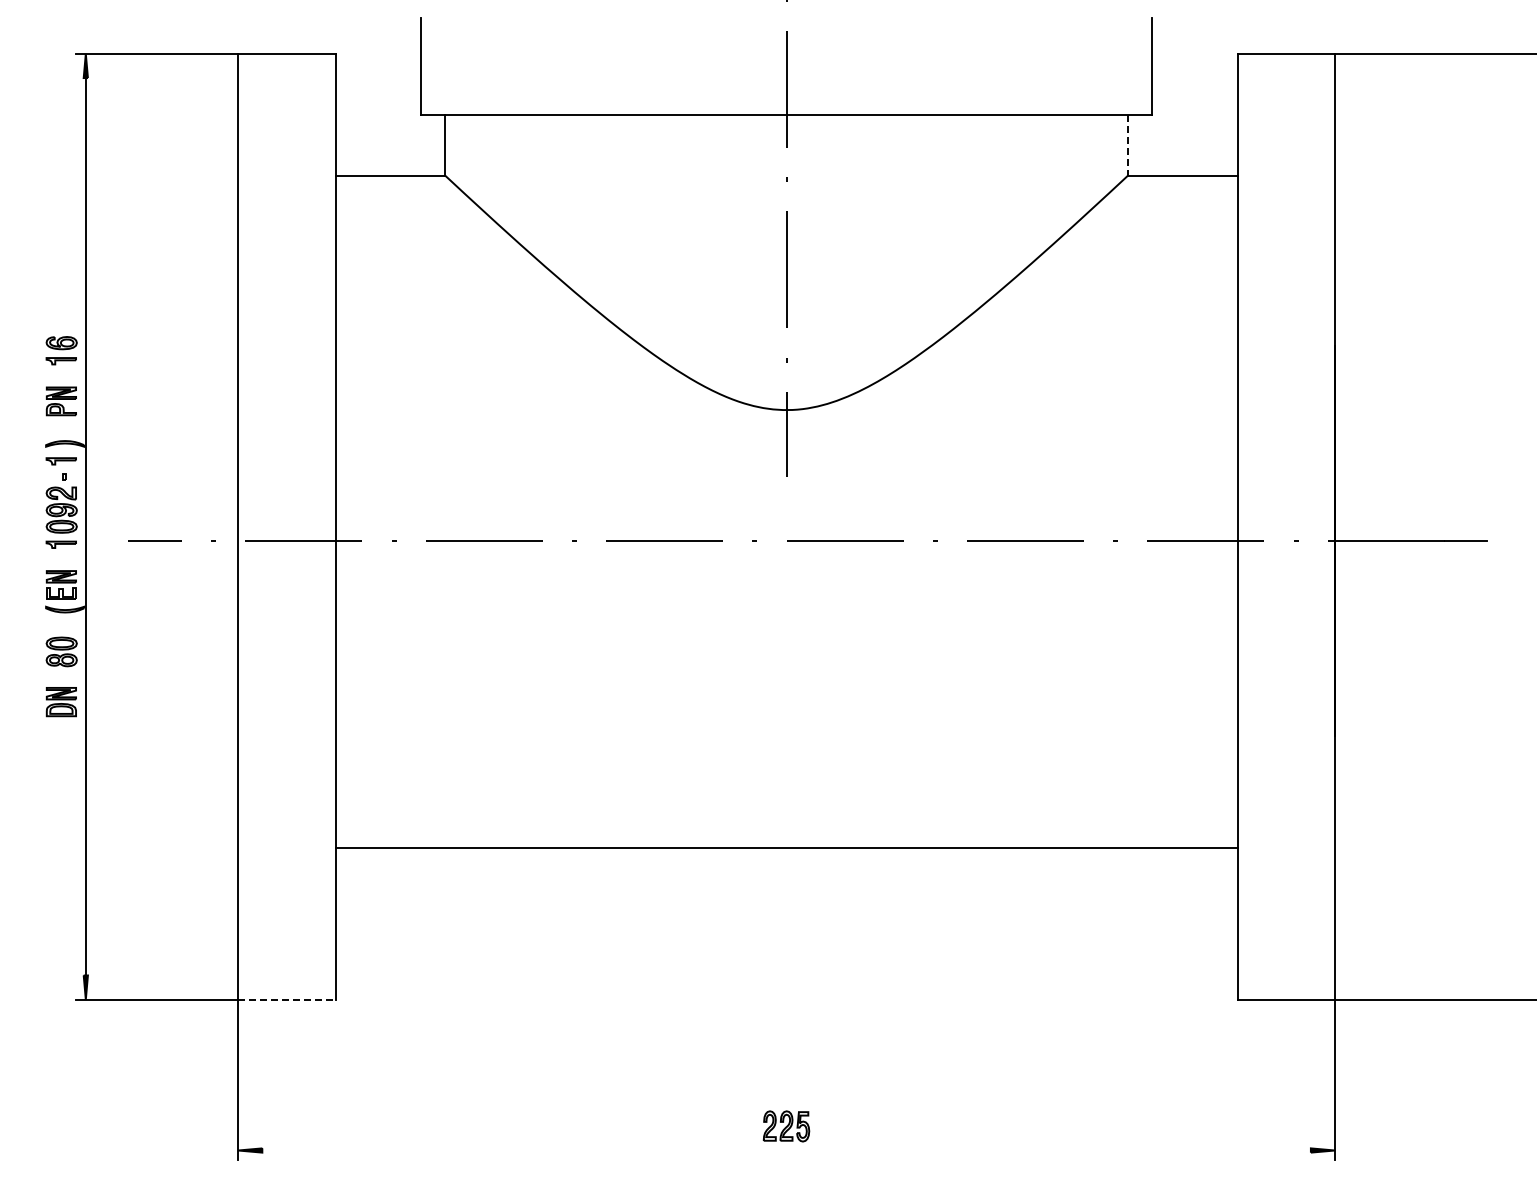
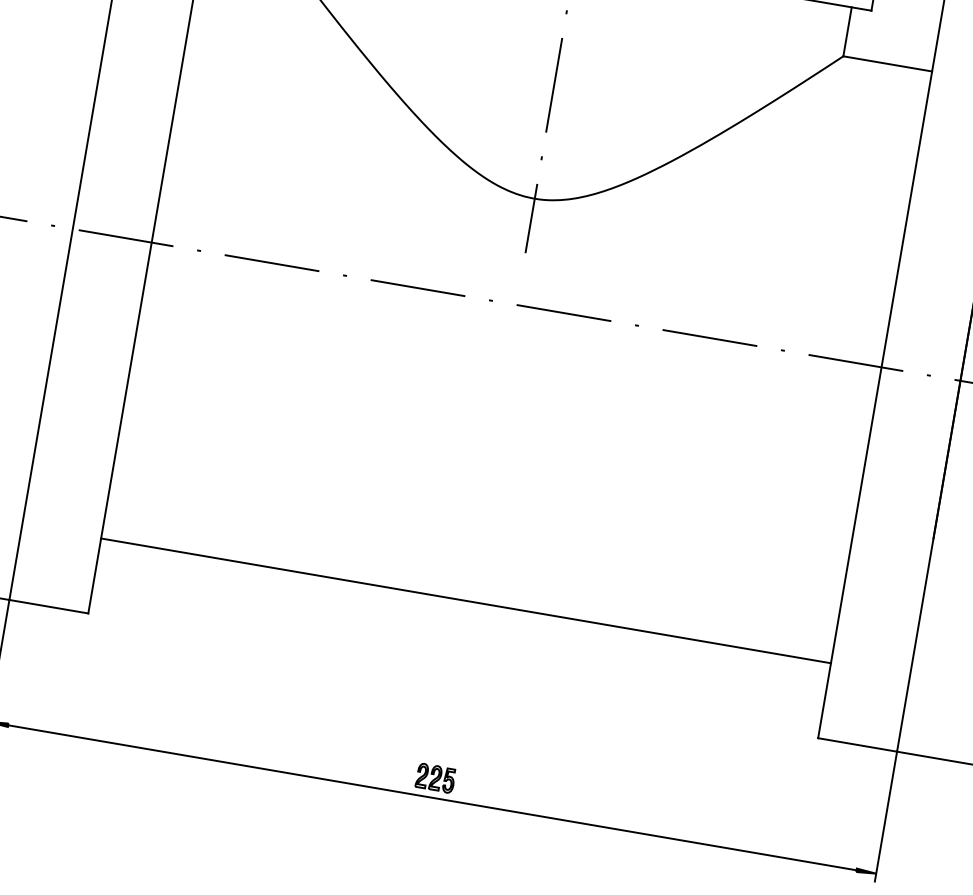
line: (1127, 145) -> (847, 31), dashed -> solid
line: (786, 848) -> (465, 601), moved
line: (286, 999) -> (48, 606), dashed -> solid
line: (786, 1150) -> (432, 797), added

